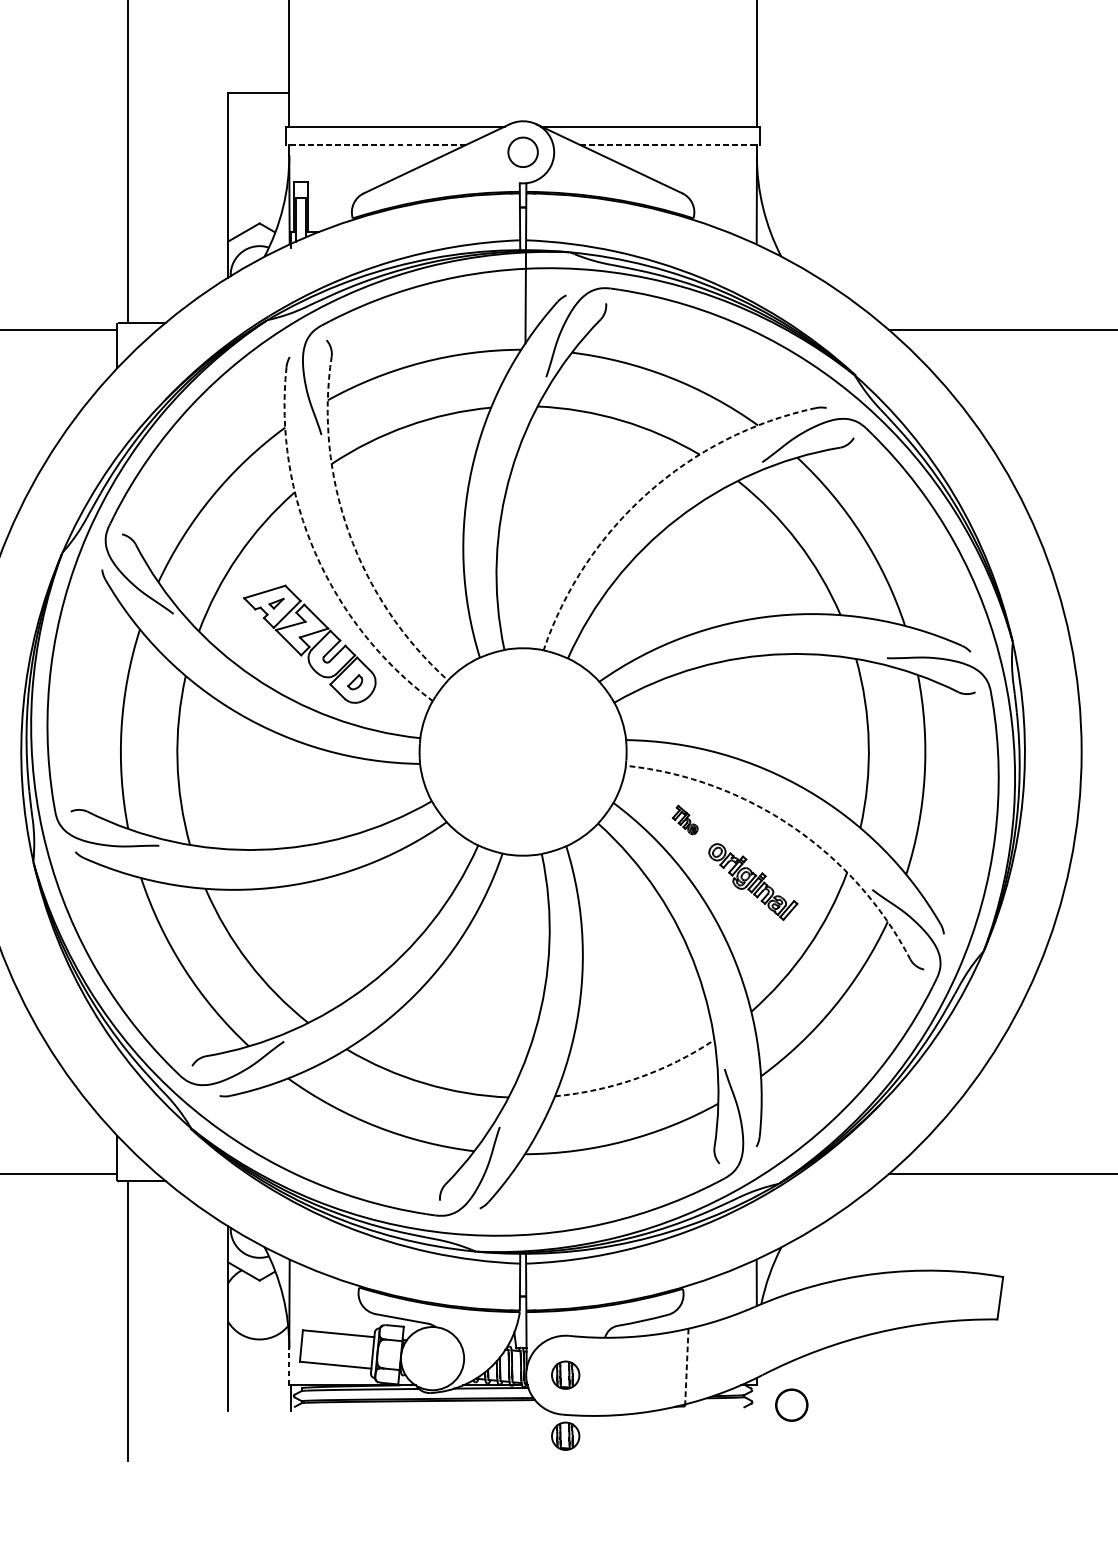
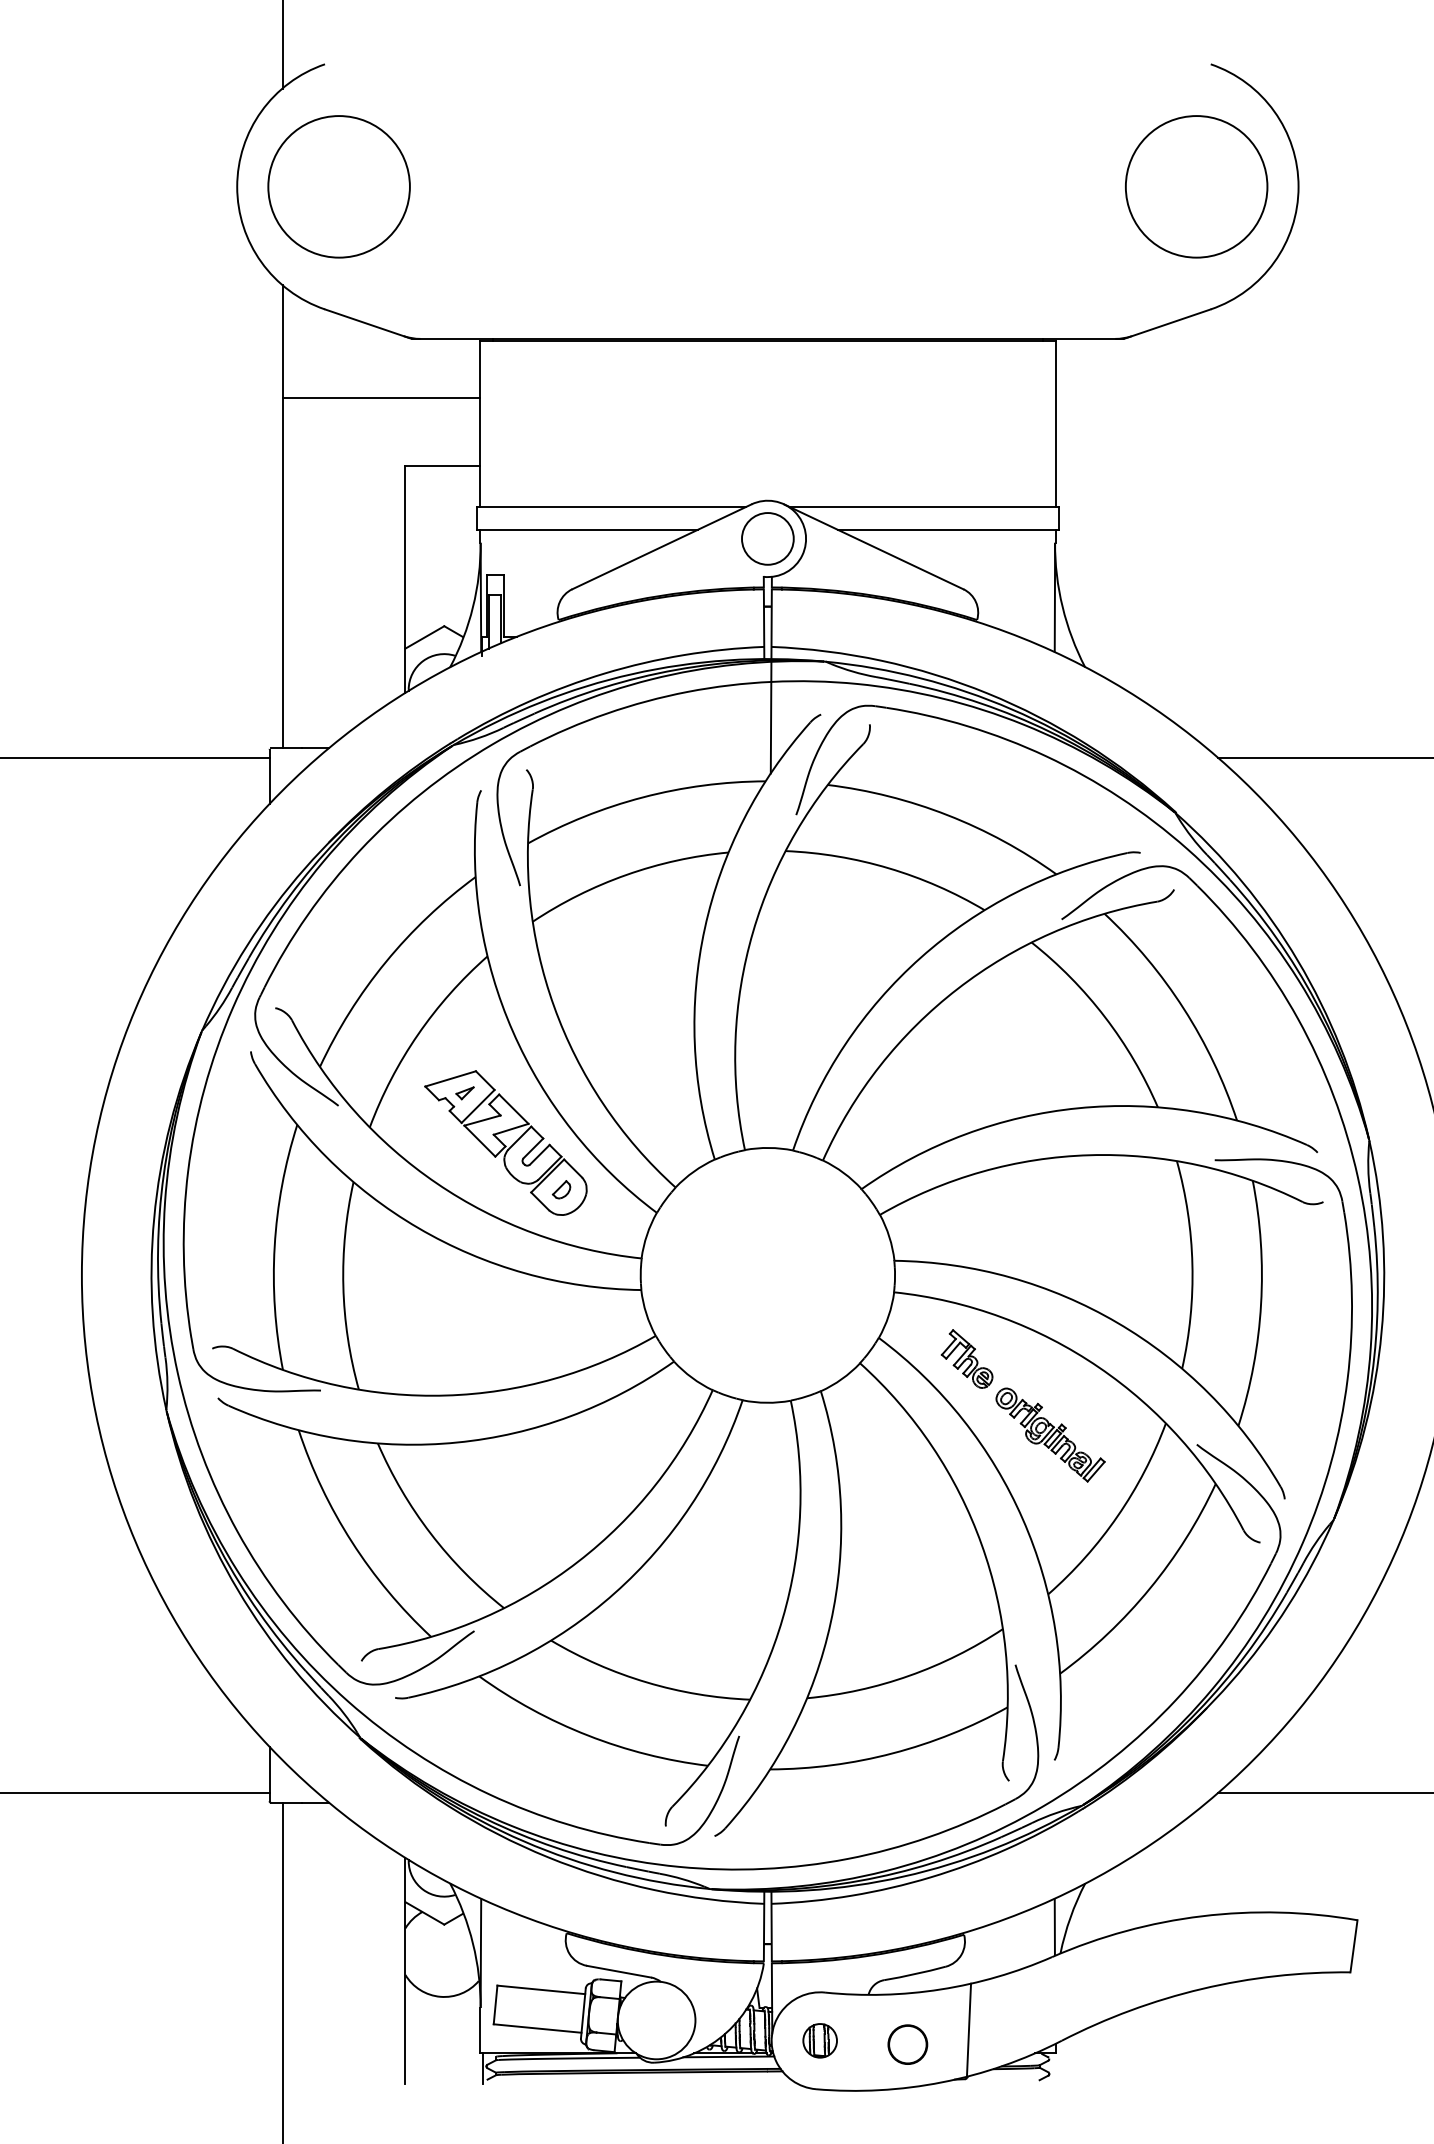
line: (208, 38) -> (381, 398), added
line: (375, 144) -> (586, 529), dashed -> solid
line: (670, 144) -> (948, 529), dashed -> solid
circle: (522, 152) -> (767, 538), size x1.43
arc: (647, 493) -> (920, 957), dashed -> solid
arc: (349, 533) -> (554, 1006), dashed -> solid
arc: (315, 553) -> (512, 1031), dashed -> solid
part: (684, 819) -> (966, 1358), size x1.67
arc: (792, 826) -> (1098, 1367), dashed -> solid
arc: (638, 1077) -> (909, 1675), dashed -> solid
line: (289, 1366) -> (480, 2030), dashed -> solid
line: (686, 1366) -> (968, 2030), dashed -> solid
part: (791, 1405) -> (907, 2044), moved
part: (565, 1436) -> (819, 2115), removed

